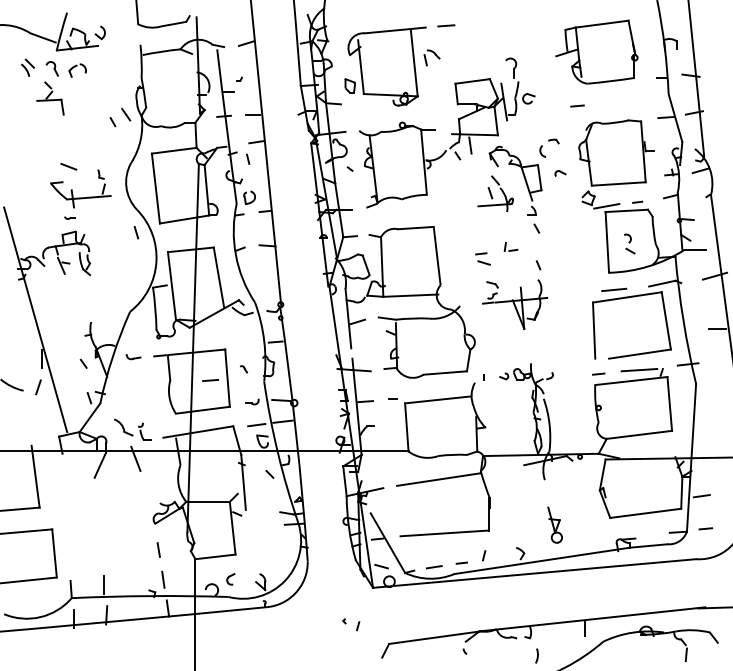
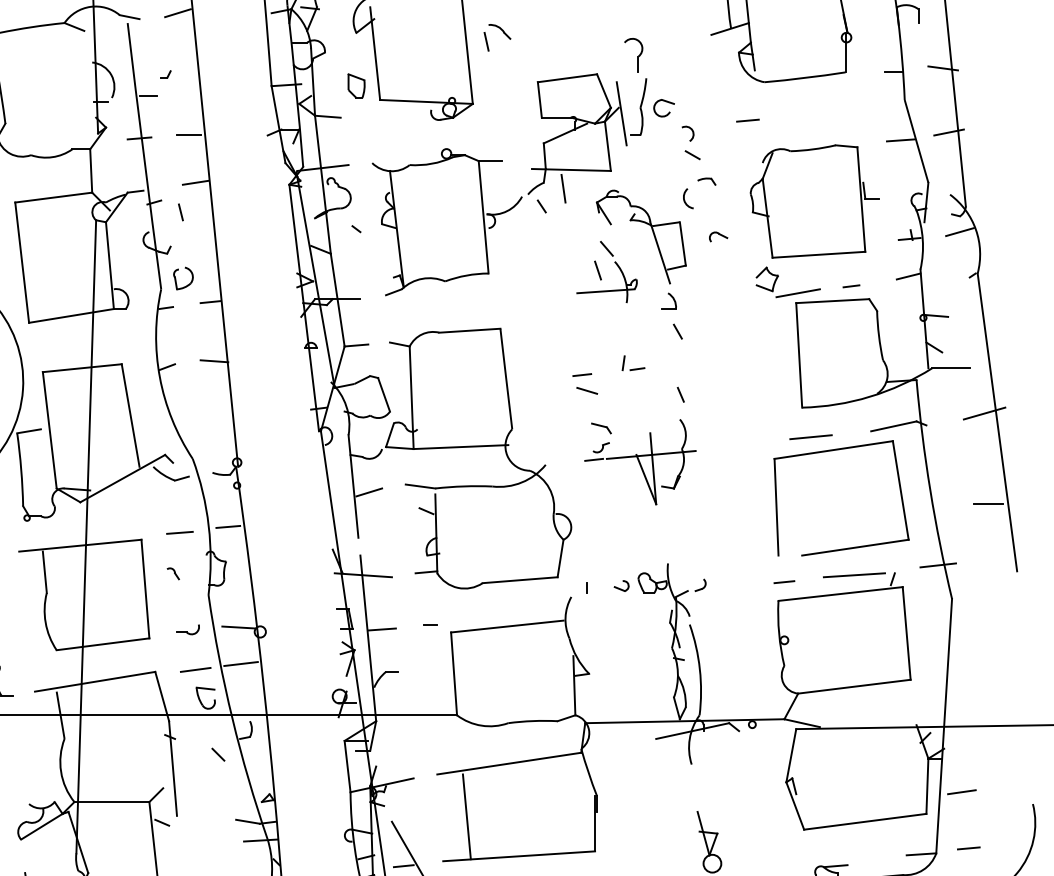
part: (629, 243) -> (691, 142), moved
line: (210, 380) -> (179, 532), moved
line: (413, 510) -> (465, 816), added

